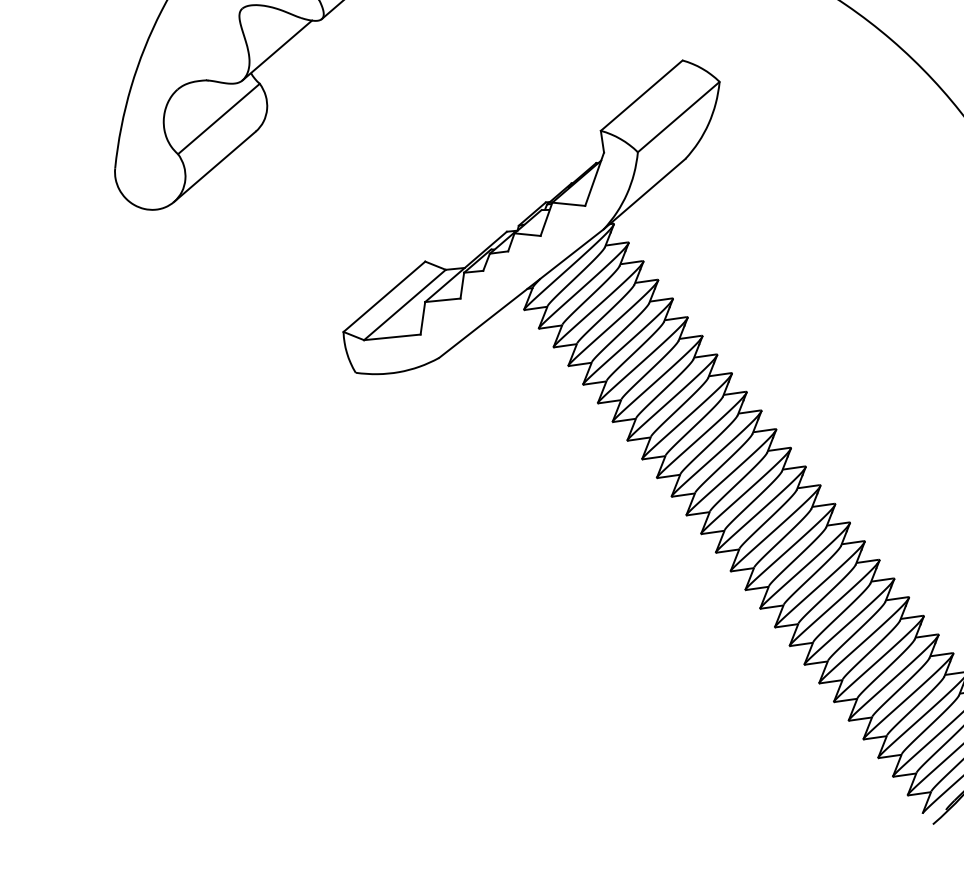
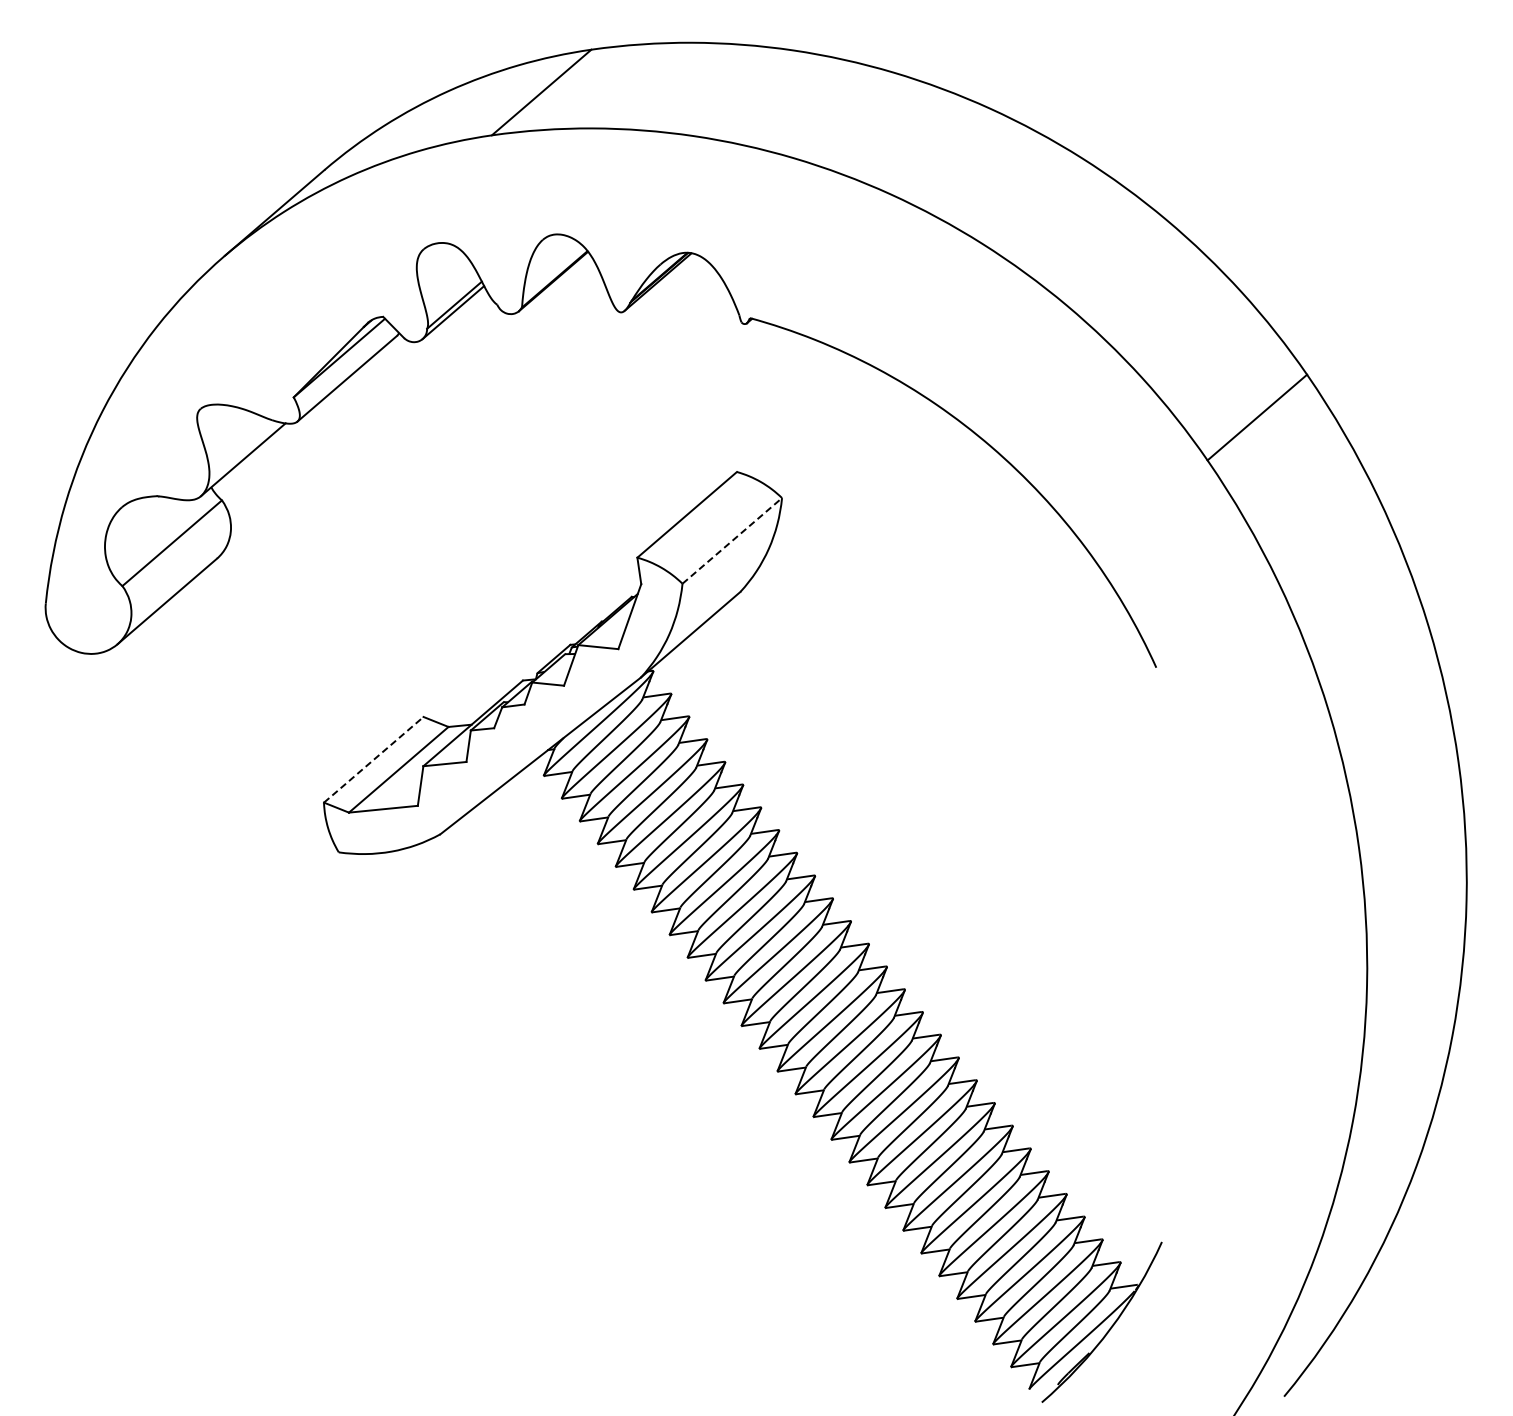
line: (678, 116) -> (732, 540), solid -> dashed
line: (384, 296) -> (373, 759), solid -> dashed

